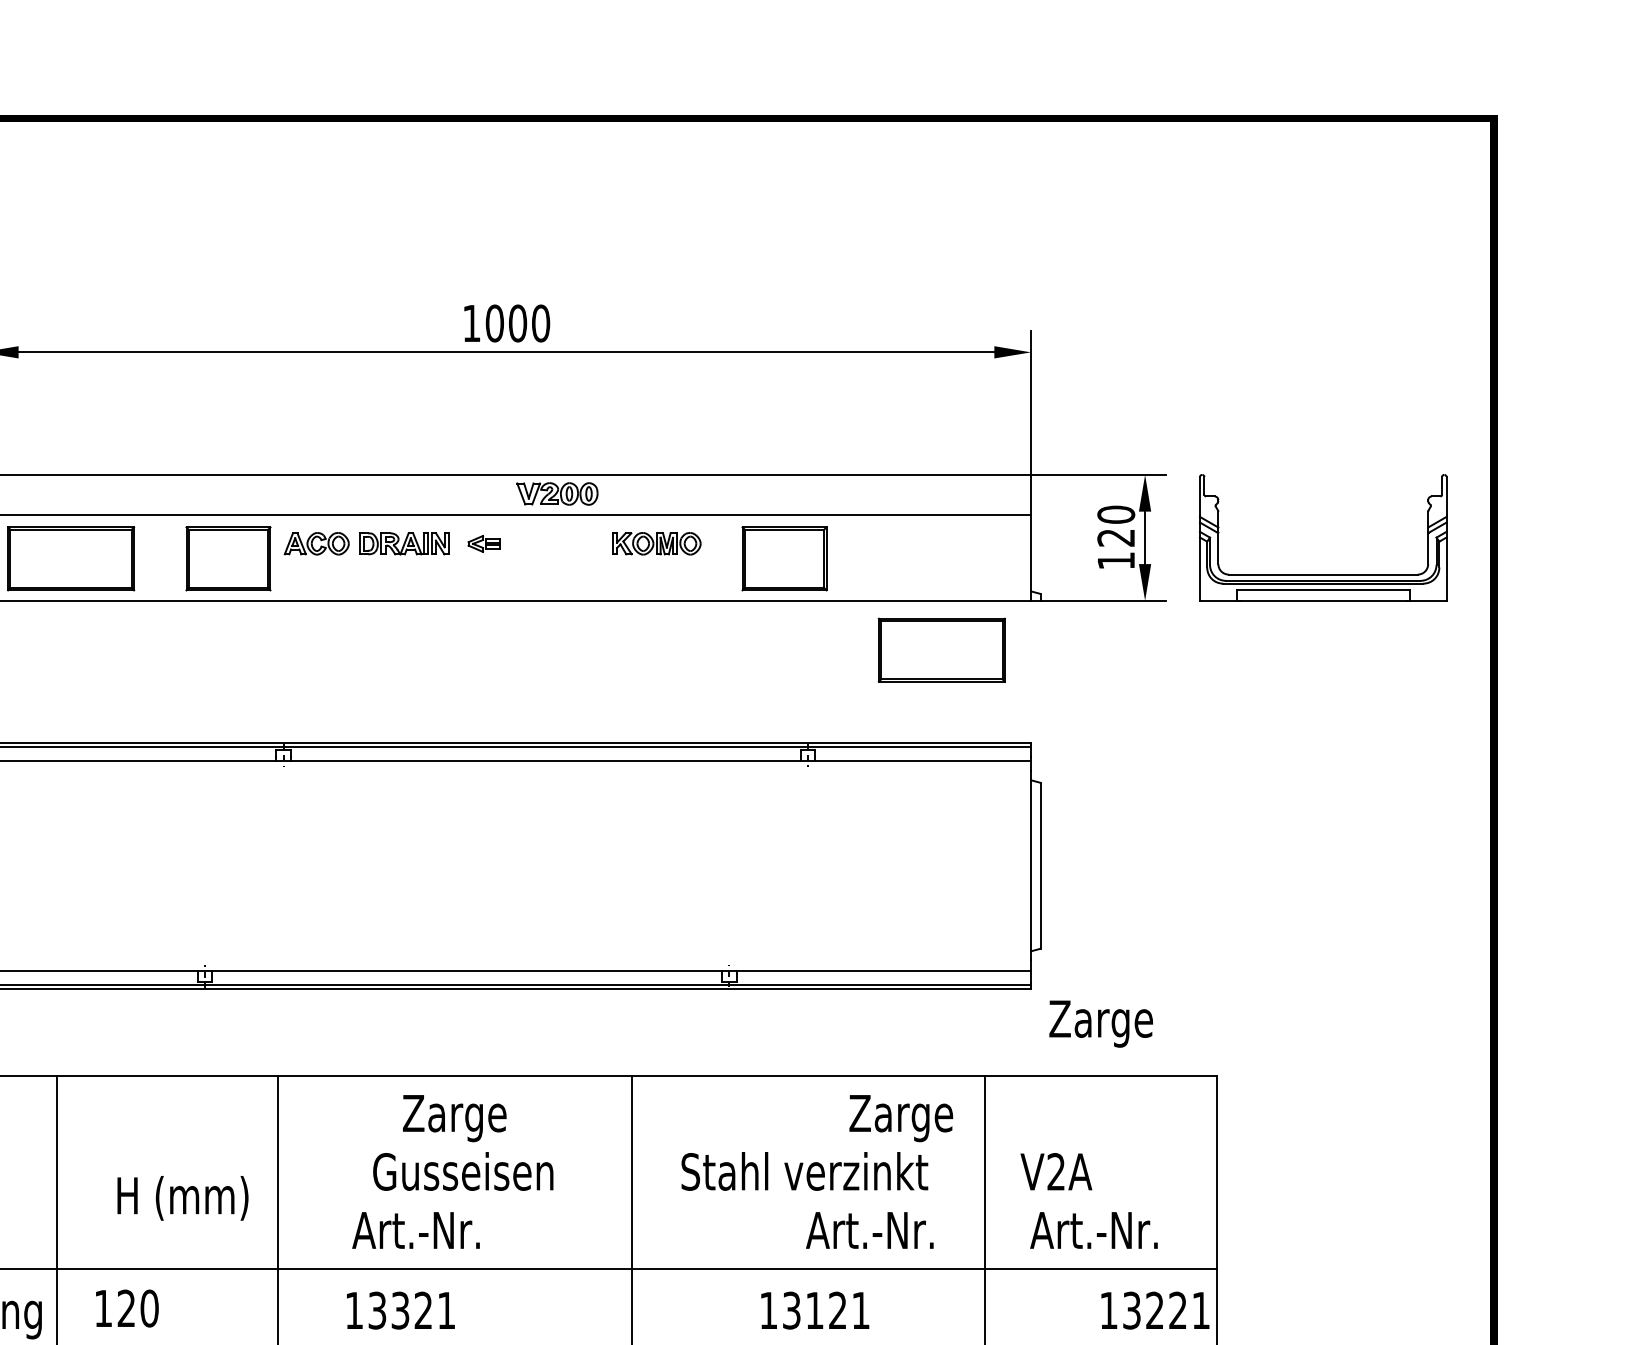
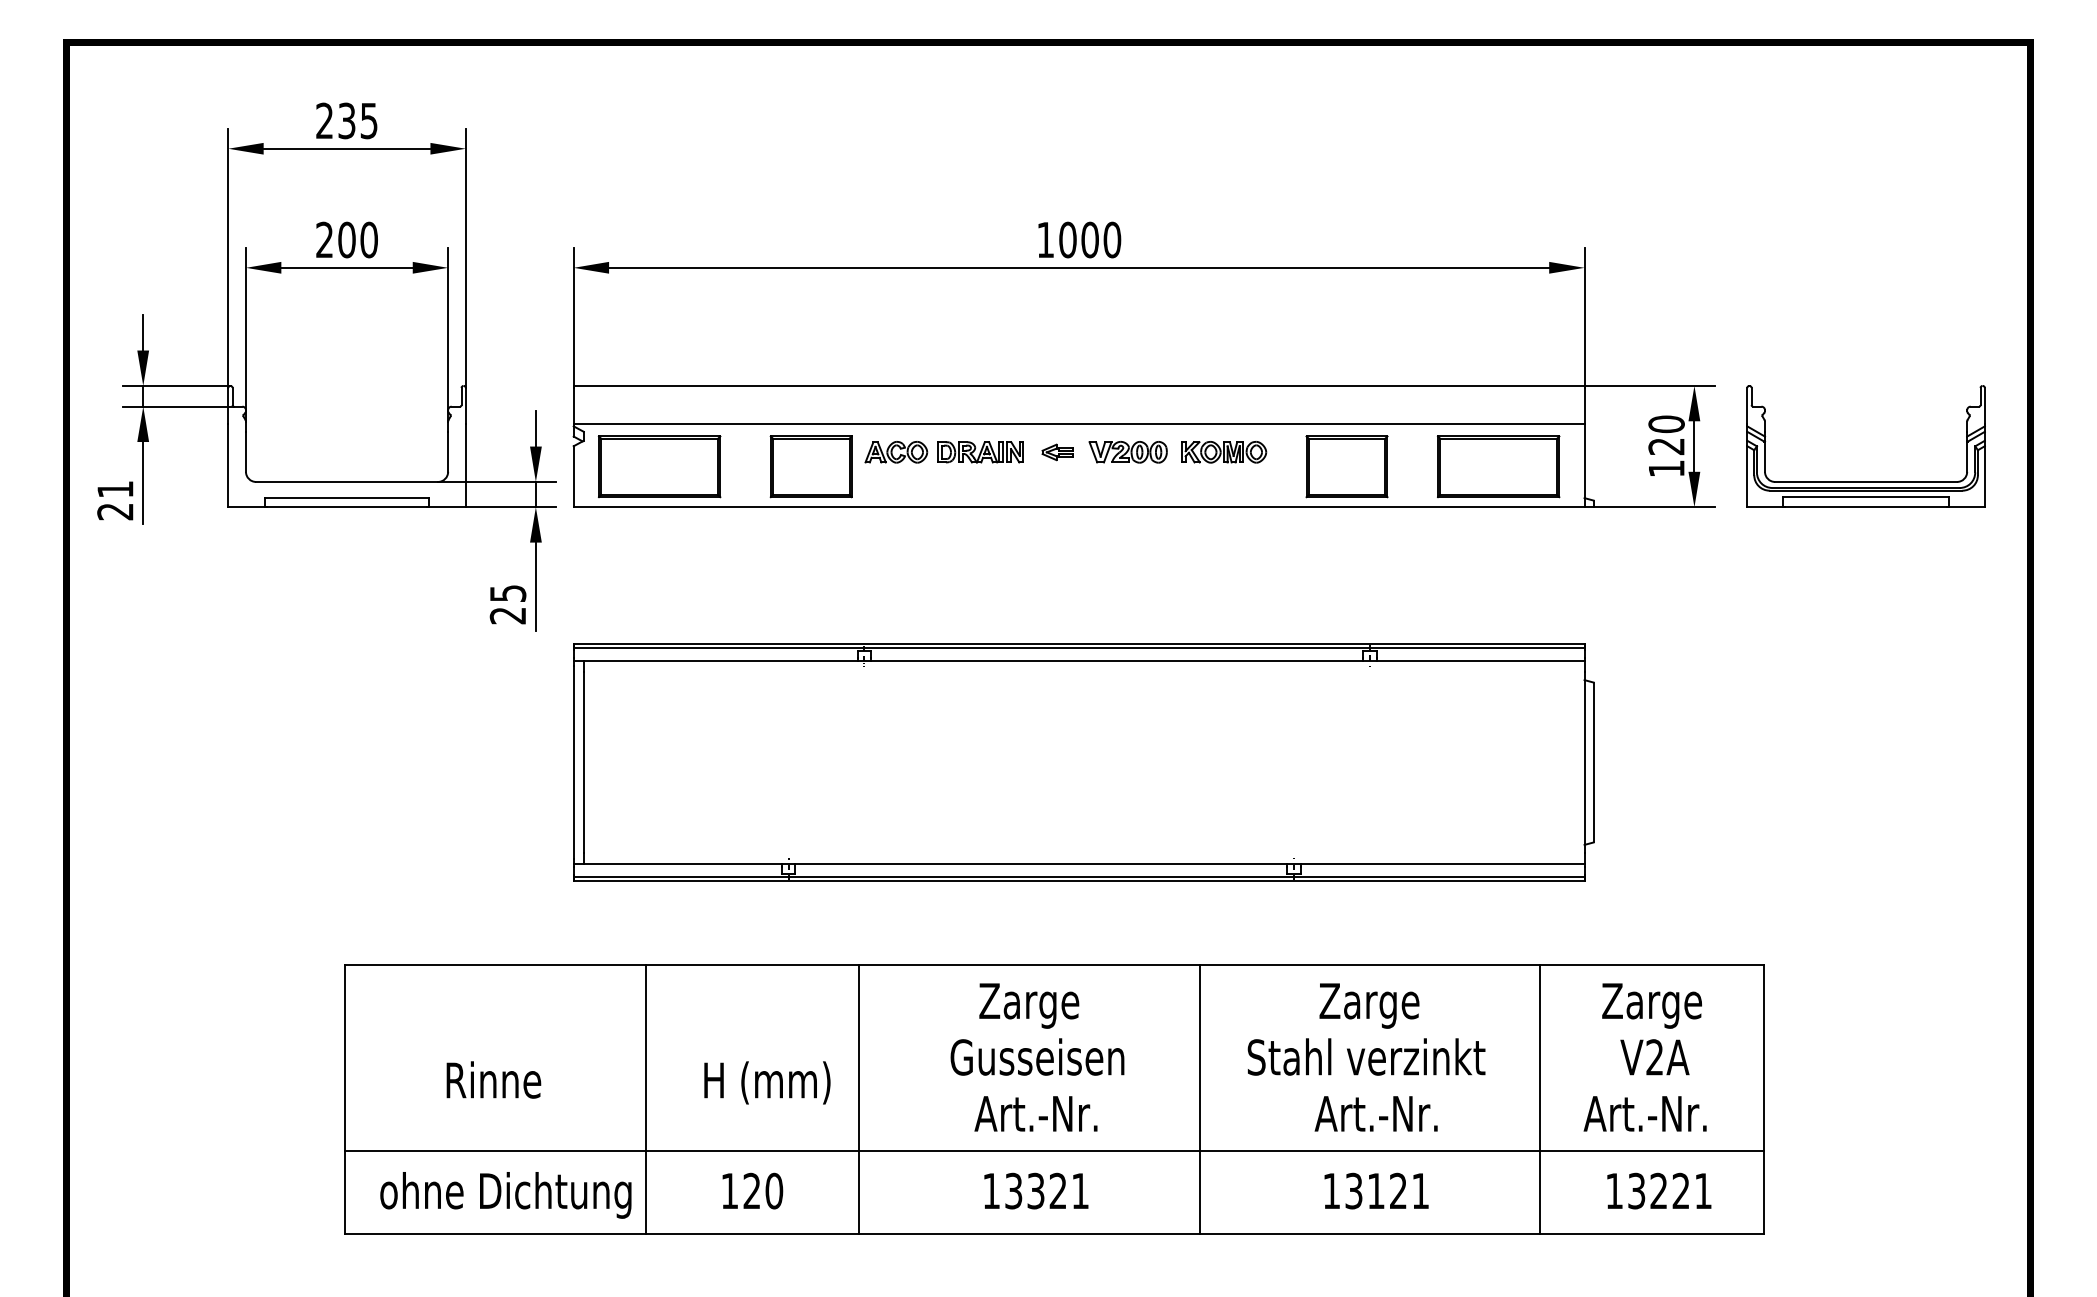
part: (556, 494) -> (1127, 452), moved
part: (941, 649) -> (1498, 466), moved
text: (1100, 1023) -> (1651, 1005), moved
text: (901, 1117) -> (1369, 1005), moved
text: (1055, 1171) -> (1654, 1057), moved
text: (415, 1230) -> (1035, 1113), moved
text: (869, 1230) -> (1375, 1113), moved
text: (127, 1307) -> (752, 1190), moved
text: (401, 1309) -> (1036, 1190), moved
text: (1155, 1309) -> (1659, 1190), moved

